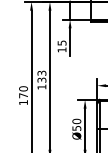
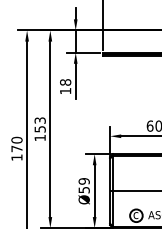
text: (61, 43) -> (65, 82), 15 -> 18
text: (41, 80) -> (39, 129), 133 -> 153
text: (76, 121) -> (83, 181), Ø50 -> Ø59

